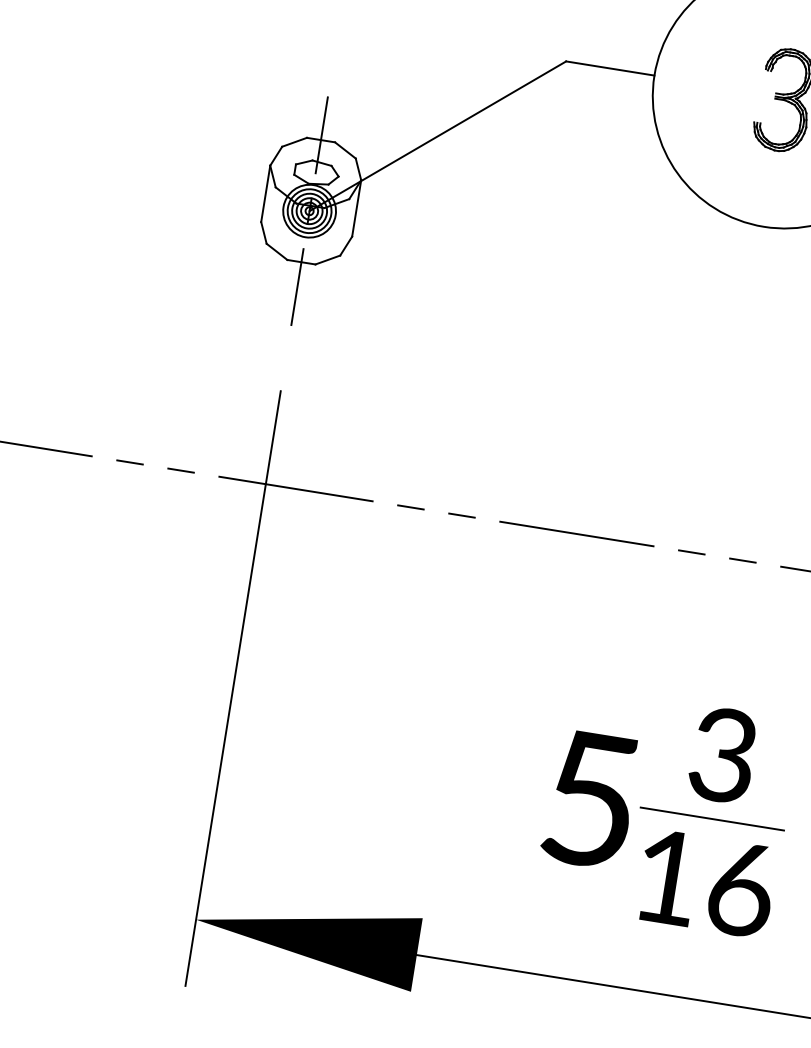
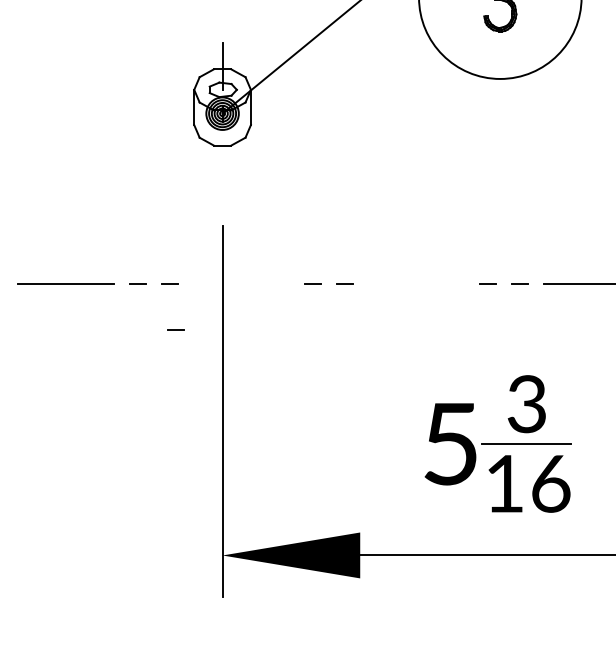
line: (297, 286) -> (222, 160), removed
line: (296, 488) -> (241, 283), removed
line: (576, 533) -> (416, 283), removed
line: (178, 545) -> (175, 329), added

